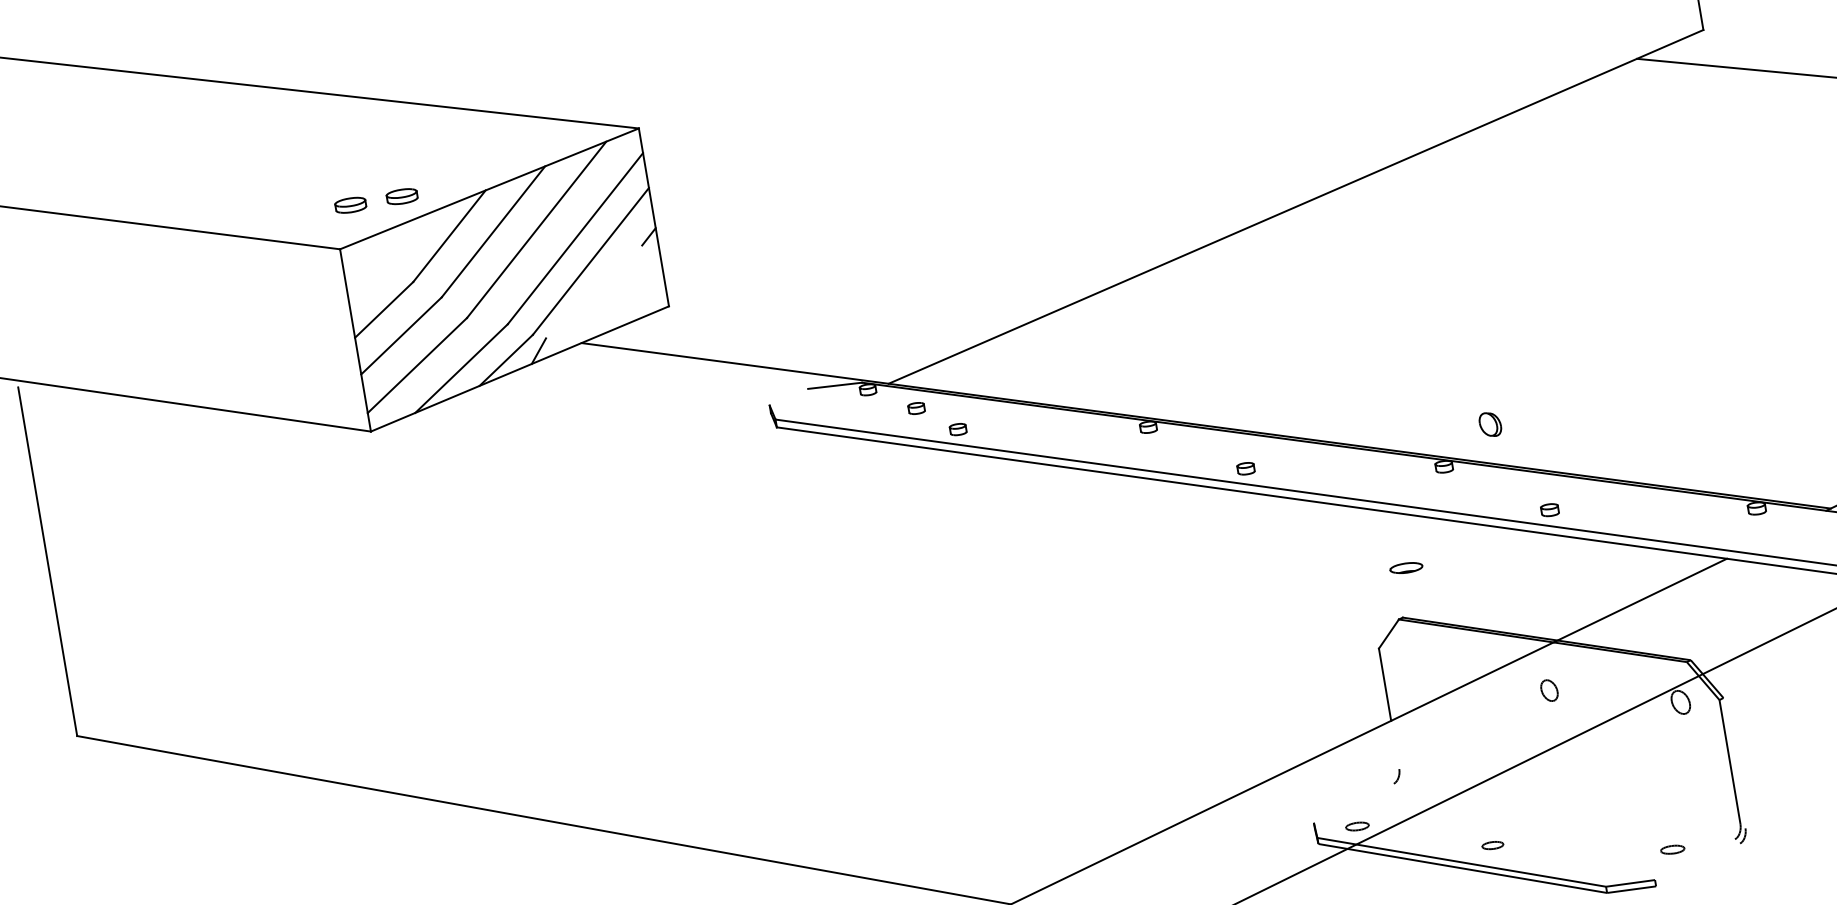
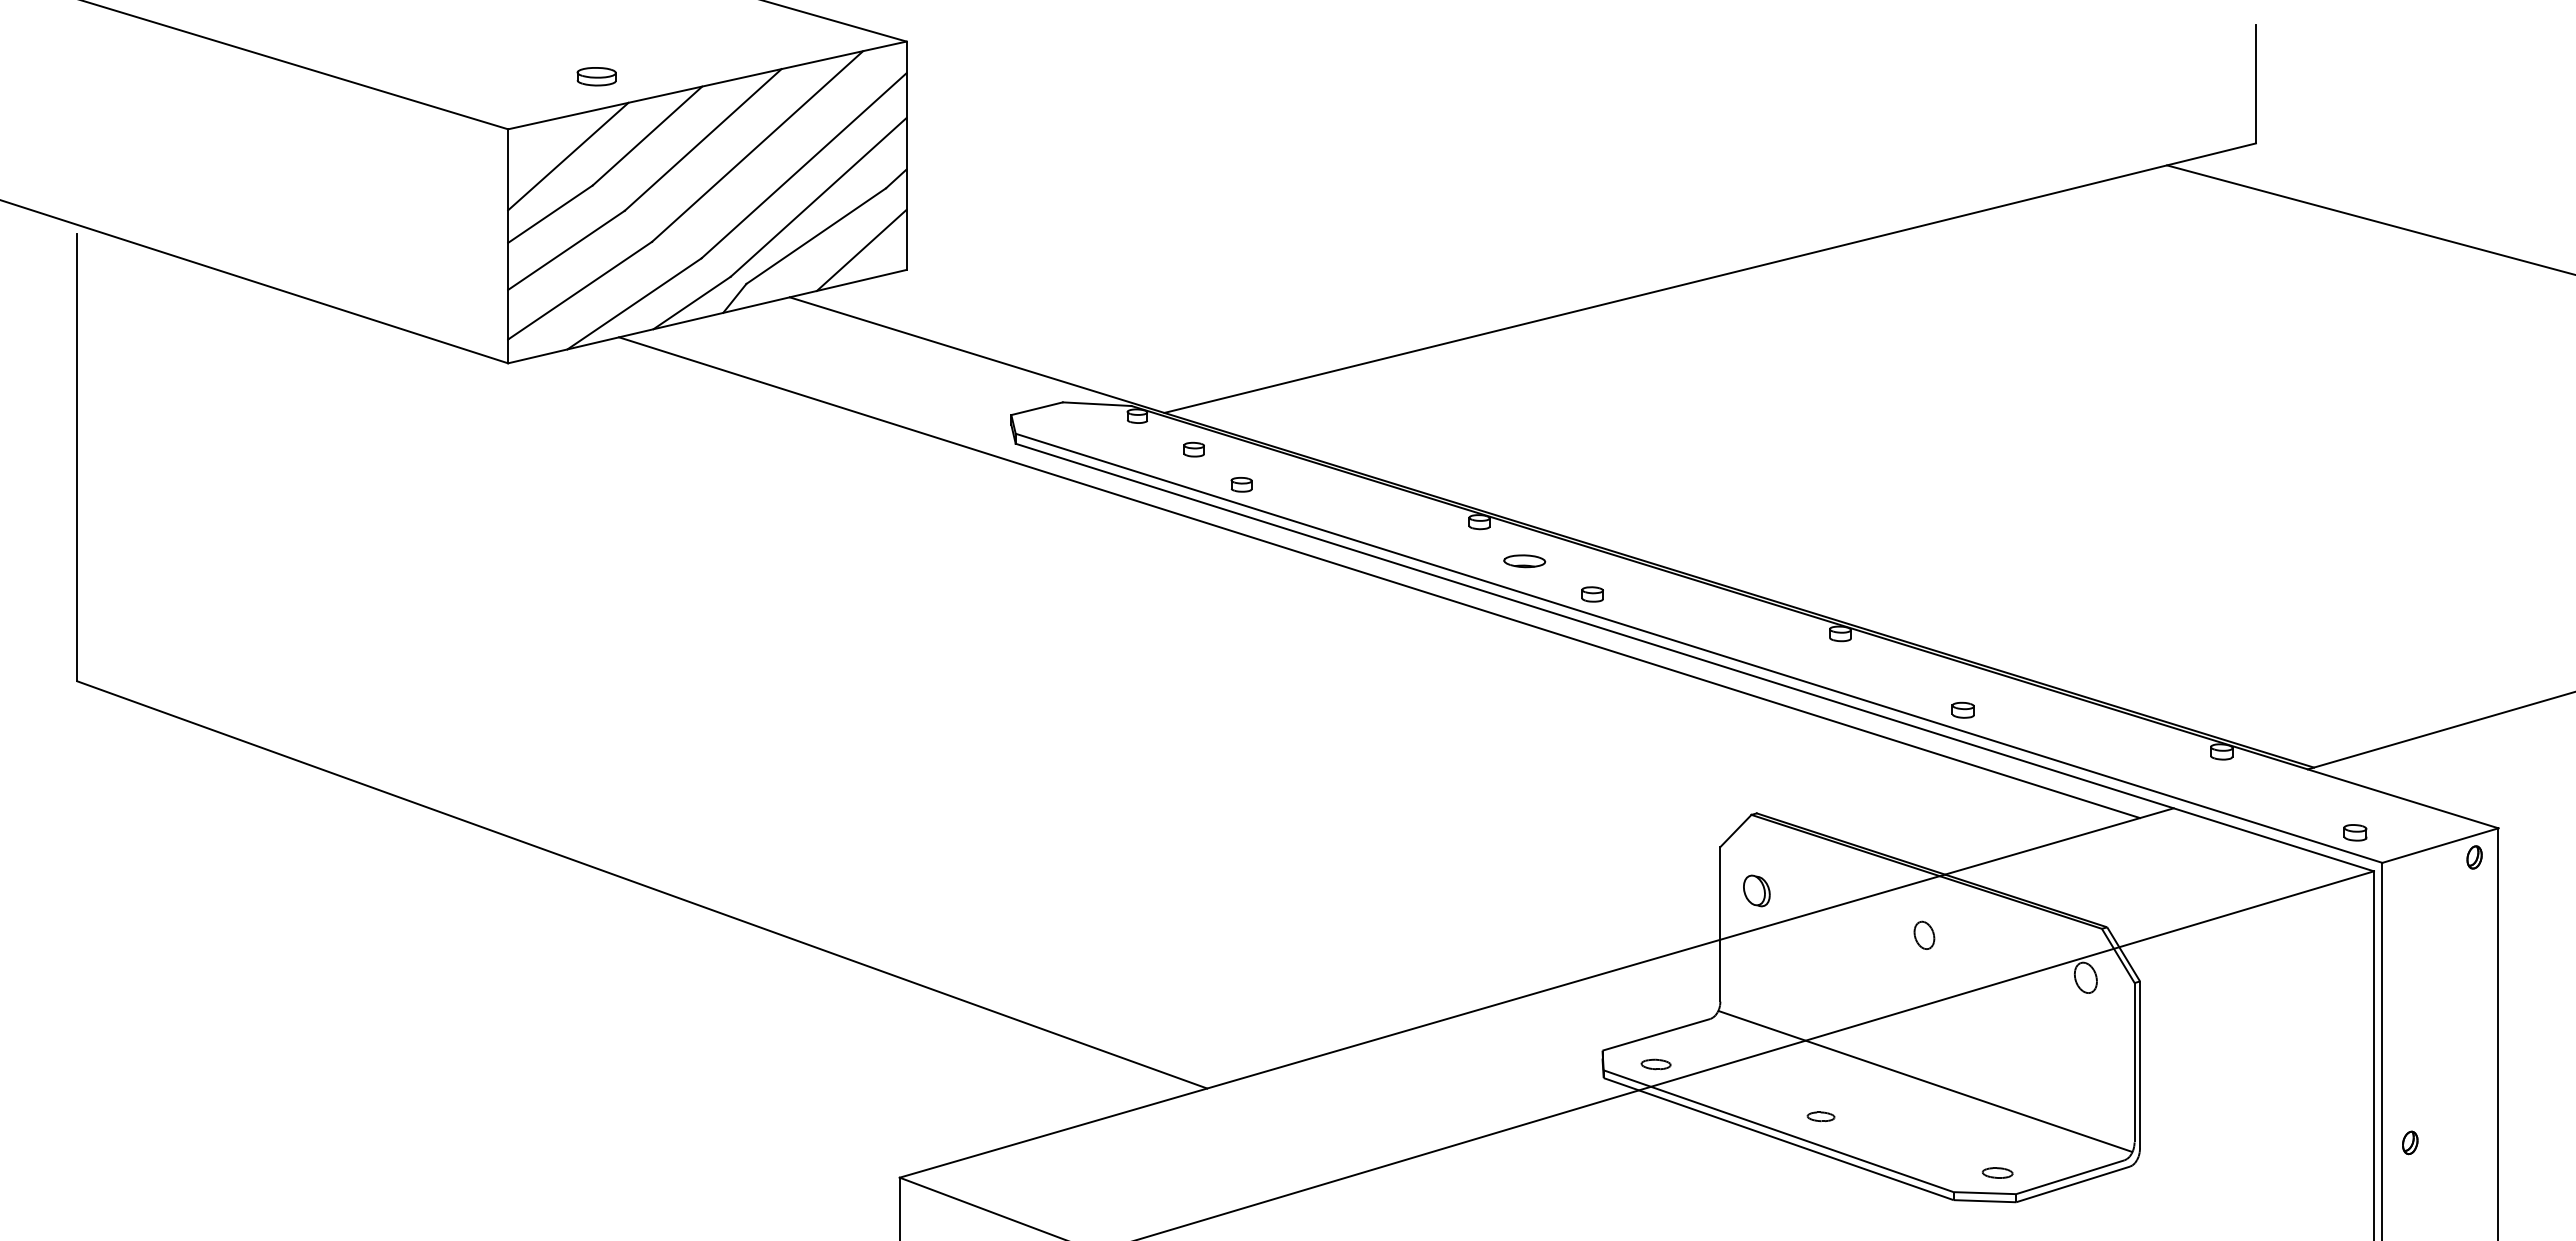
part: (350, 205) -> (530, 76), removed
line: (390, 262) -> (568, 156), added
line: (594, 291) -> (816, 235), added
line: (631, 297) -> (861, 250), added
line: (788, 397) -> (1036, 408), added
part: (1490, 424) -> (1756, 890), moved
line: (1077, 483) -> (1379, 577), added
part: (1406, 568) -> (1524, 561), moved
line: (1395, 744) -> (1720, 970), added
line: (1734, 762) -> (2140, 1064), added
line: (1353, 803) -> (1656, 1034), added
line: (1569, 804) -> (1925, 1081), added
part: (1672, 849) -> (1997, 1172), moved
line: (1695, 859) -> (2070, 1177), added
line: (1698, 864) -> (2073, 1184), added

